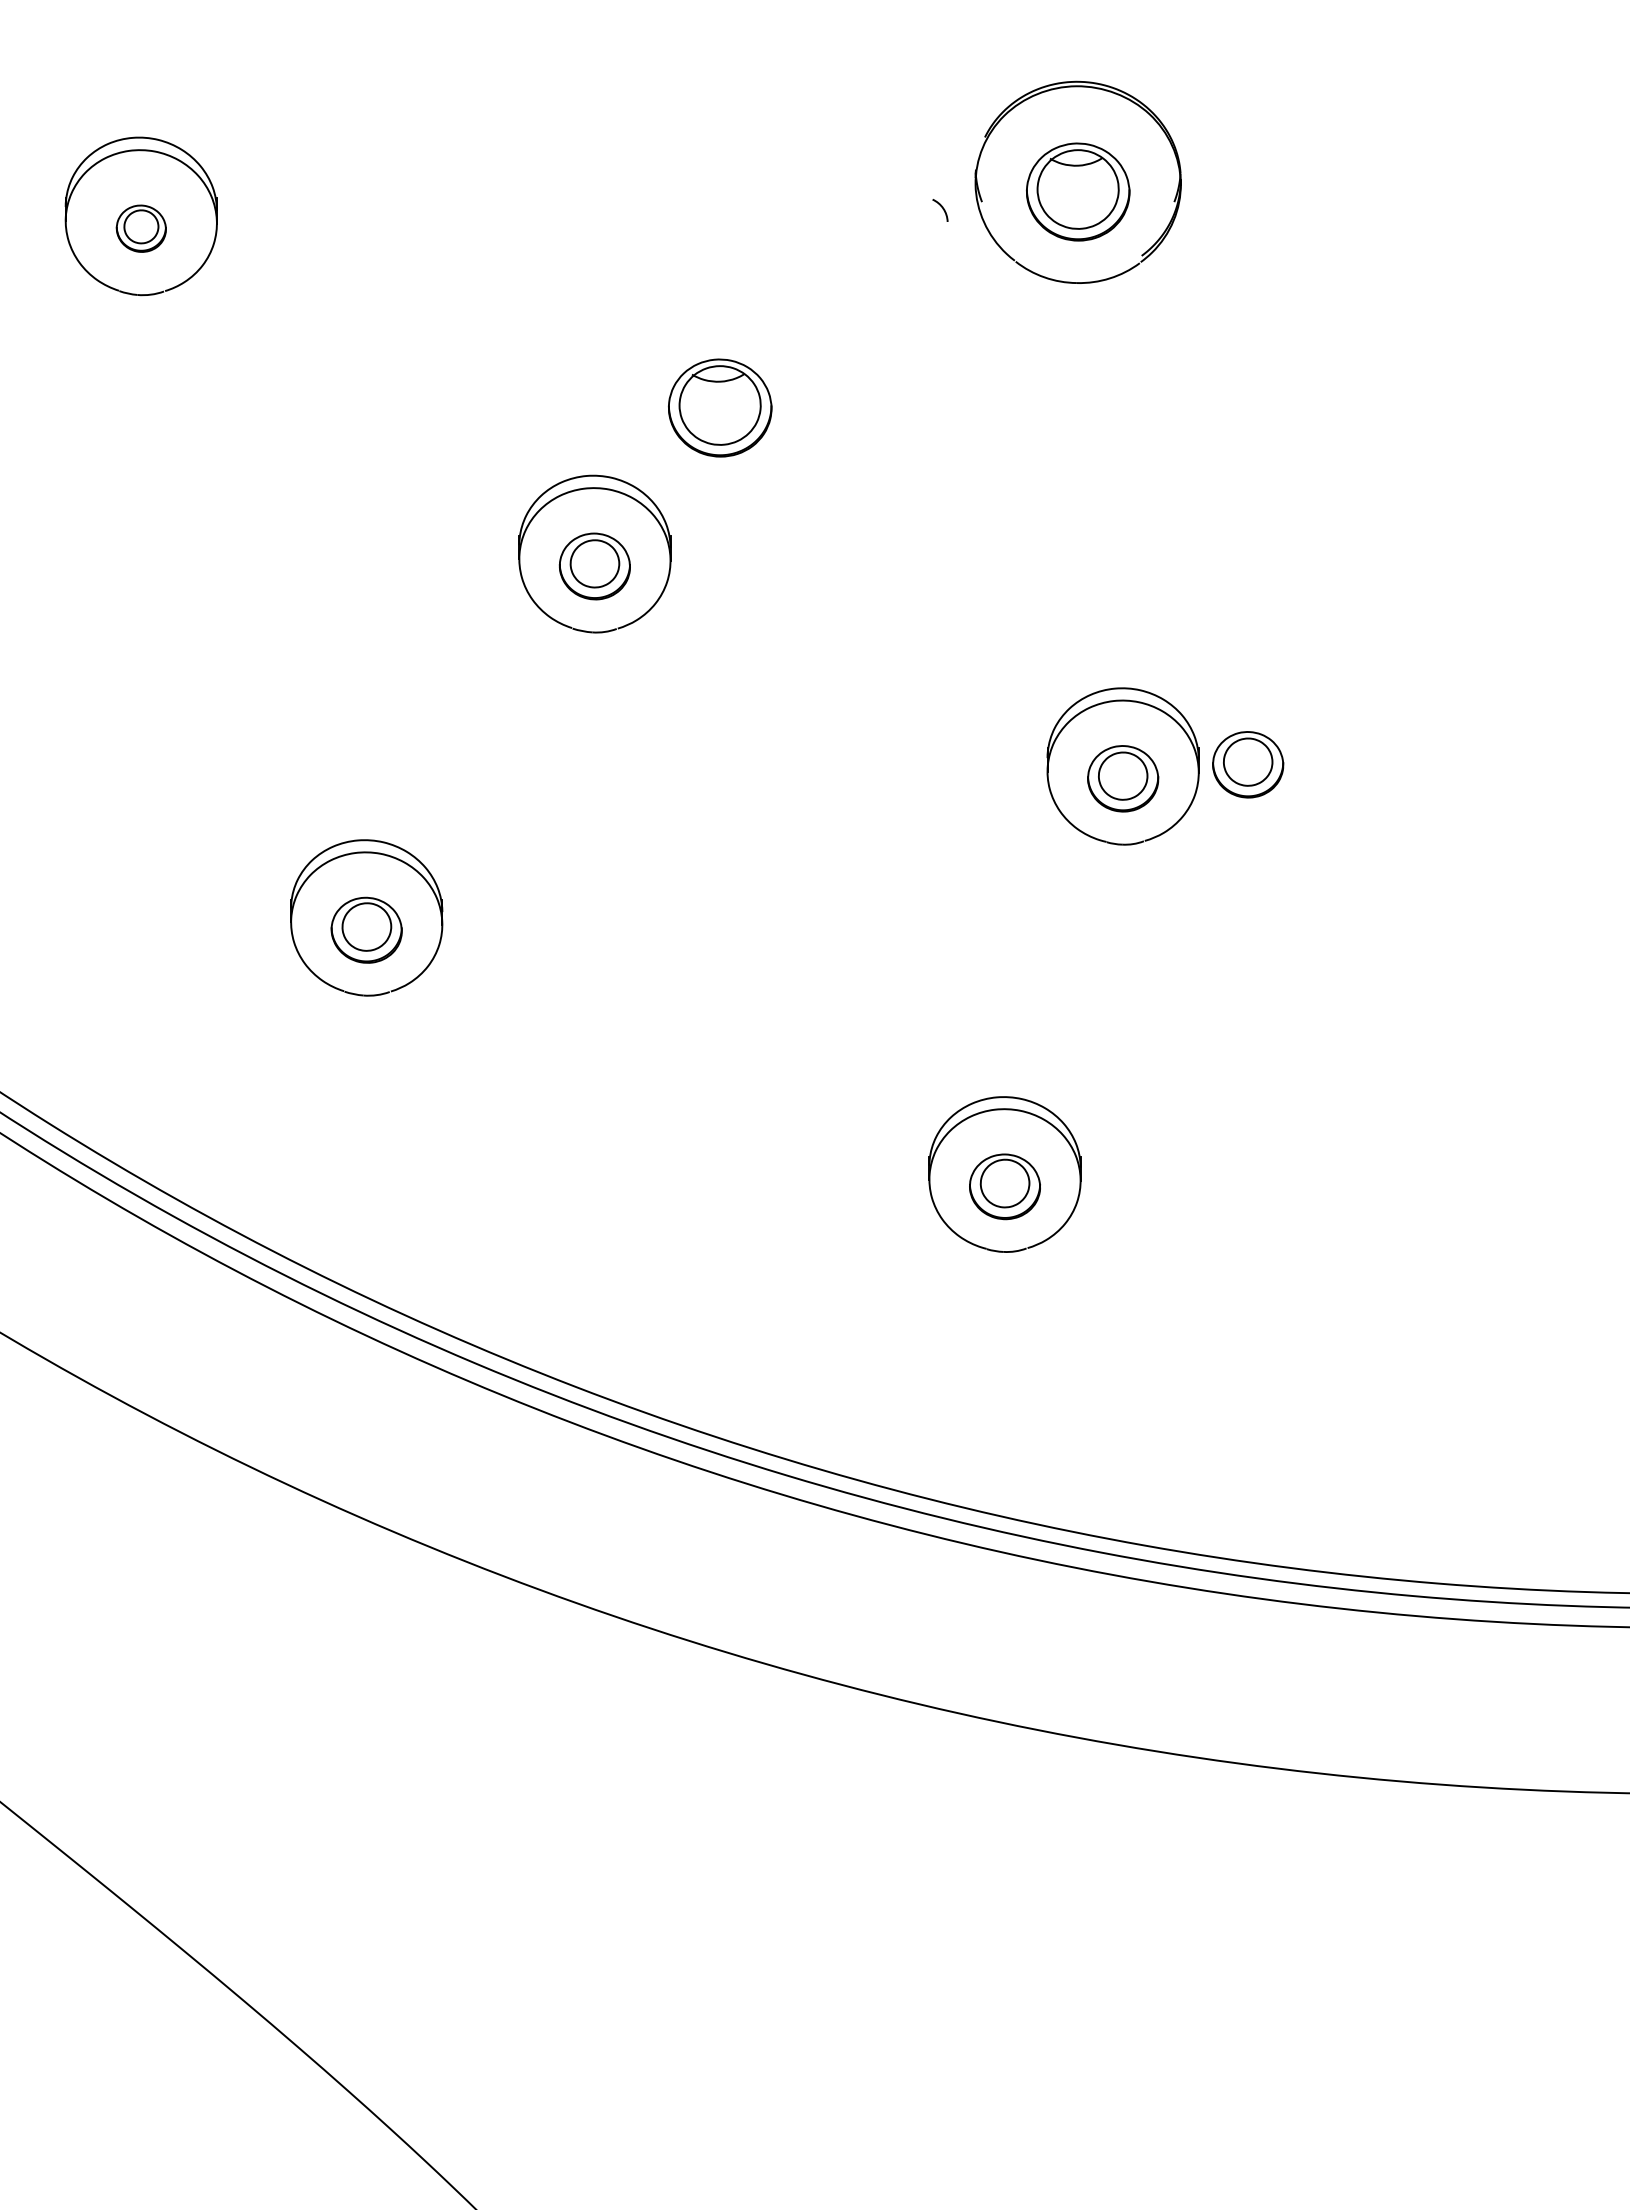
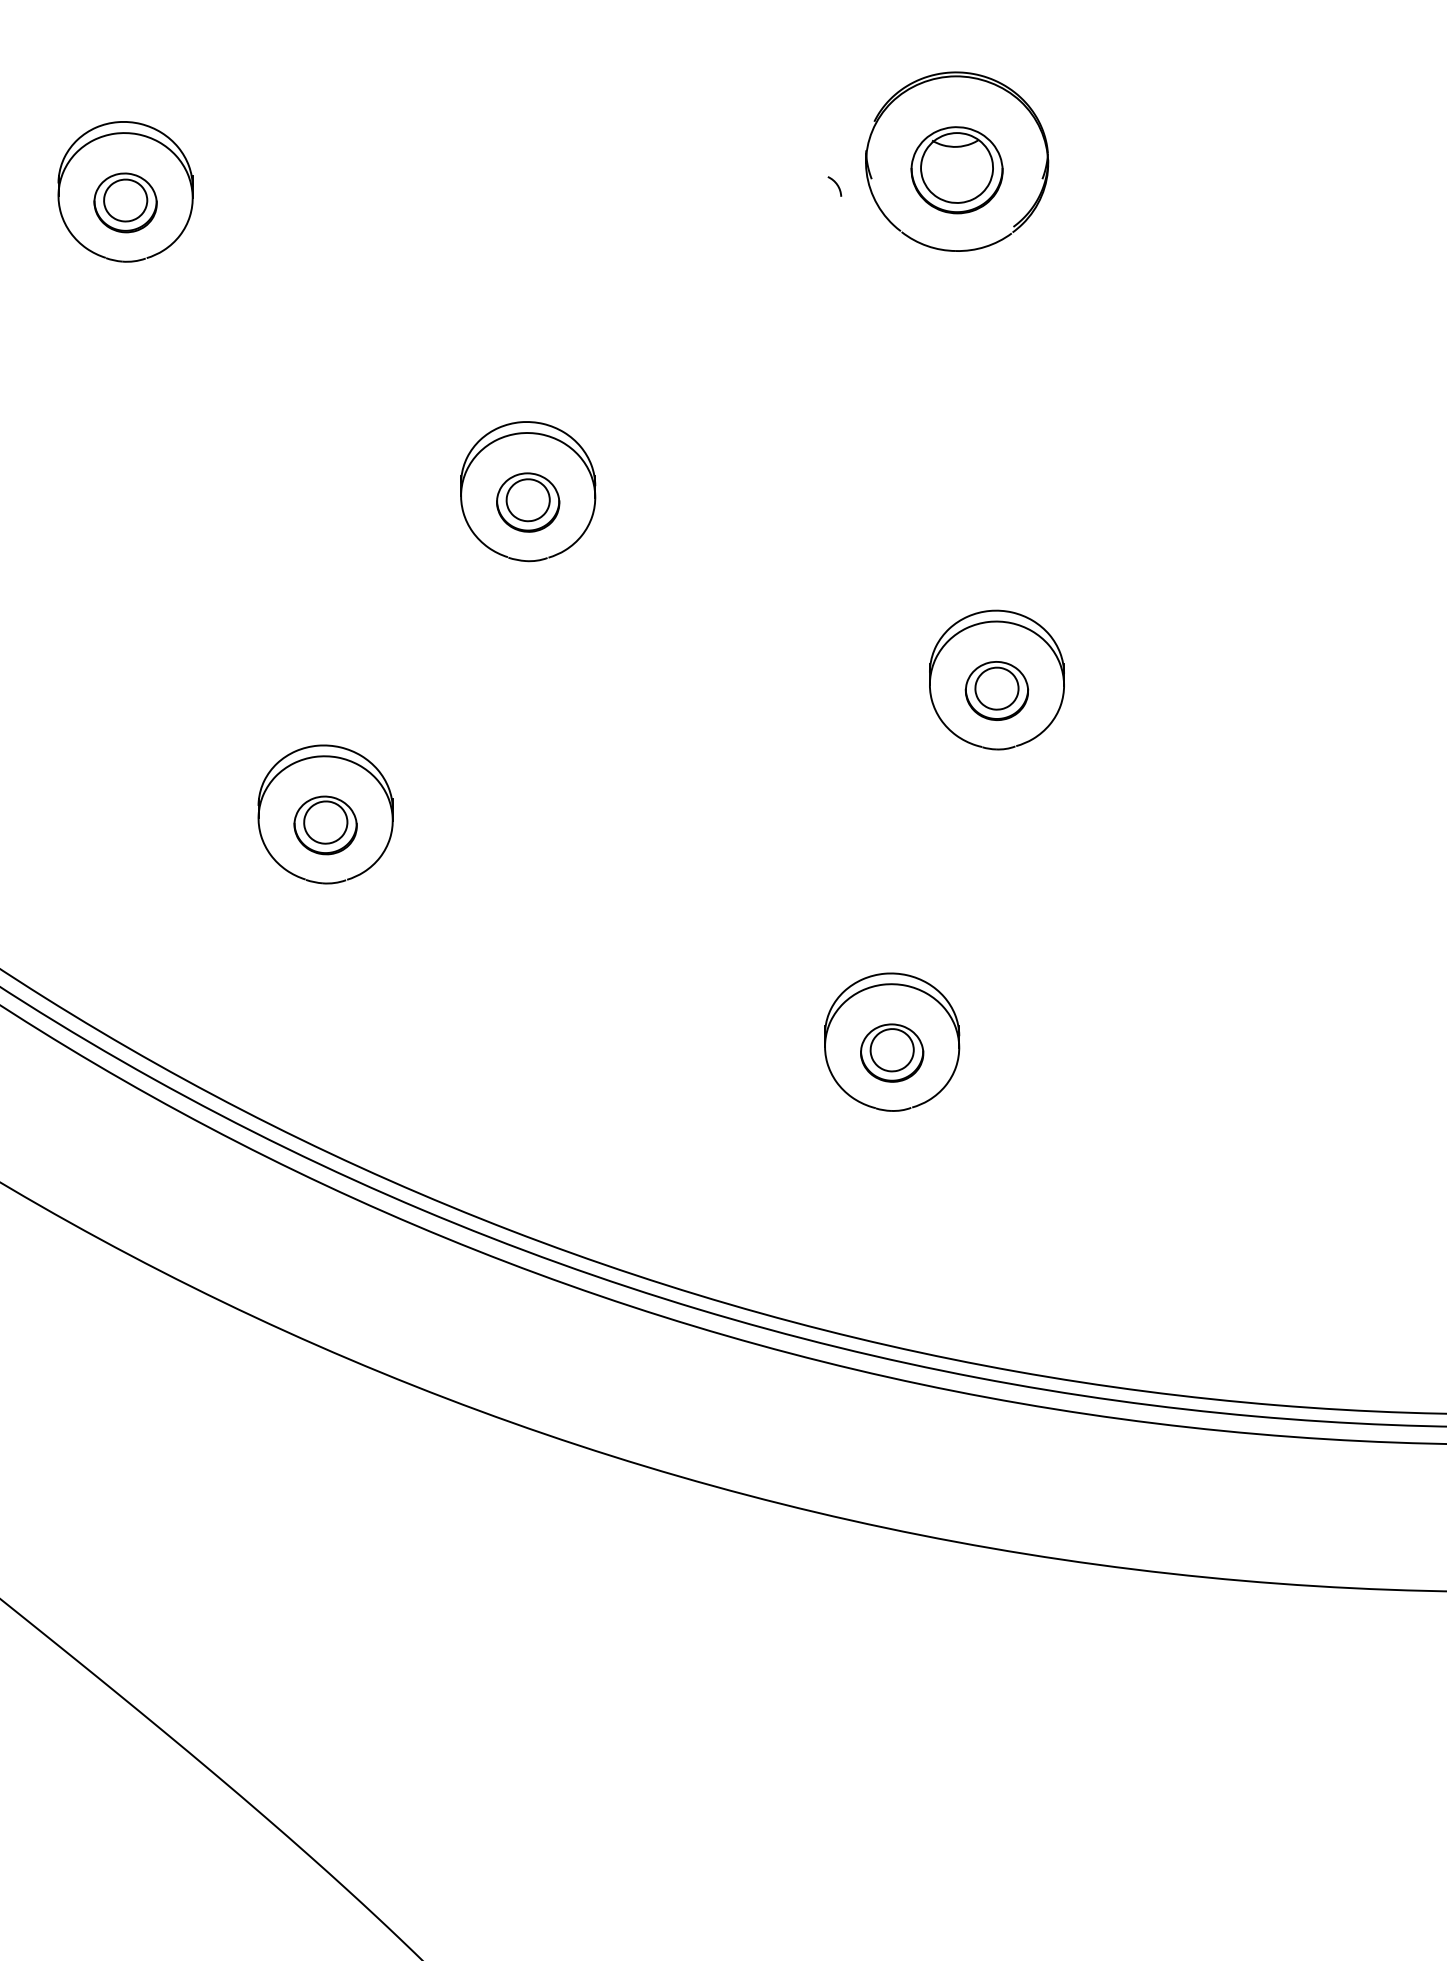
part: (141, 228) -> (125, 202), size x1.43
part: (720, 407) -> (639, 361), removed
part: (1248, 764) -> (1108, 678), removed

